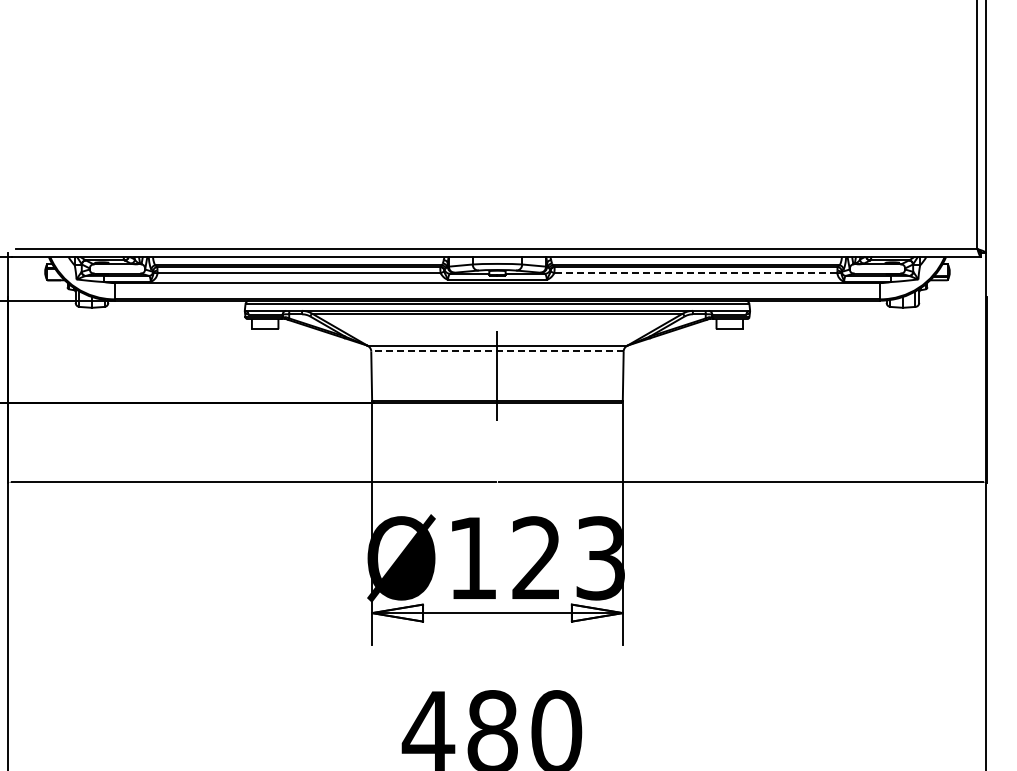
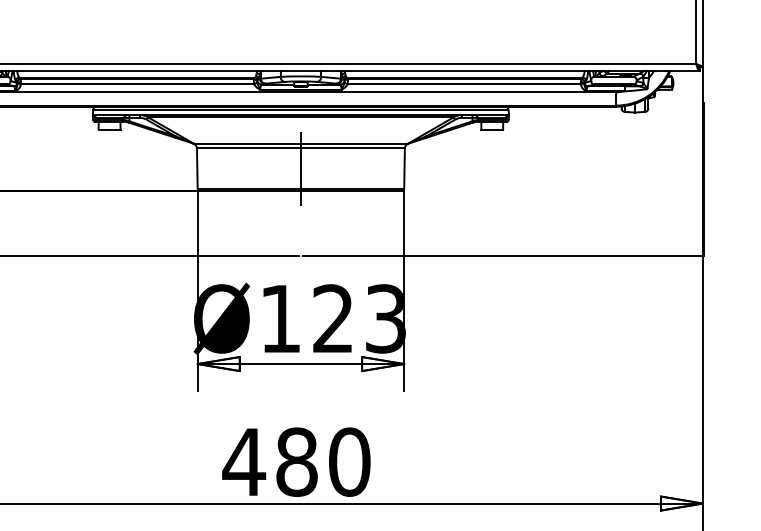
line: (695, 273) -> (464, 84), dashed -> solid
line: (496, 351) -> (300, 148), dashed -> solid

